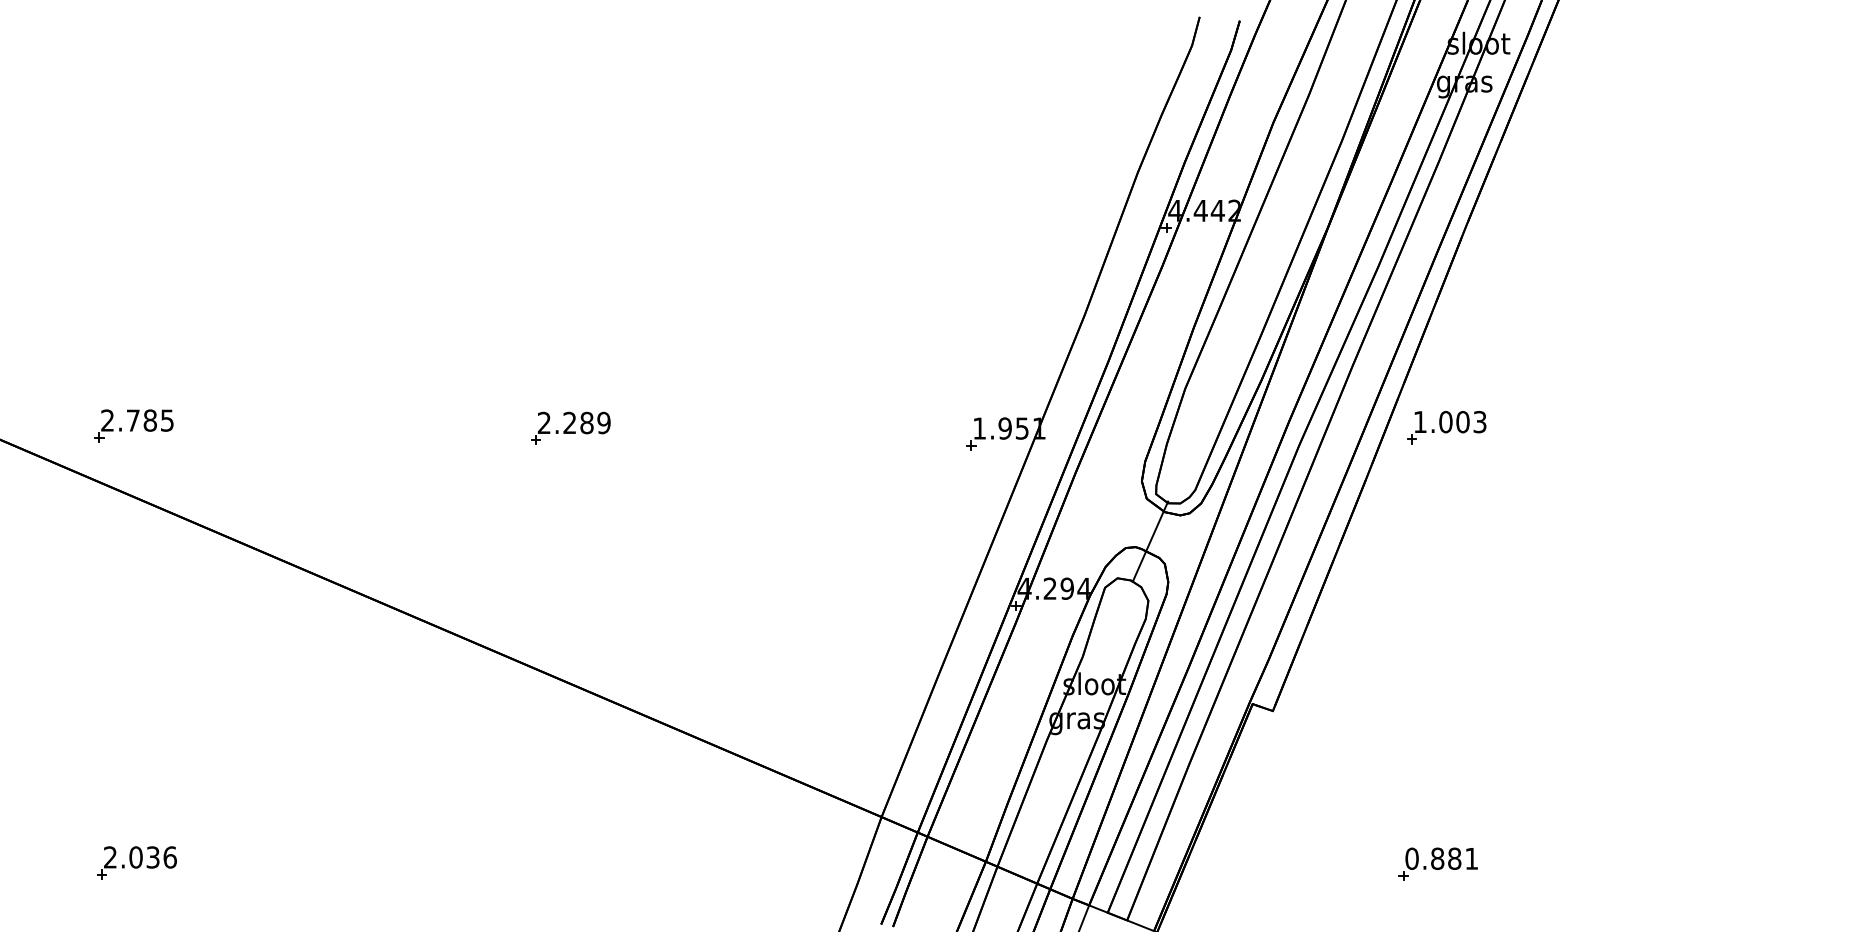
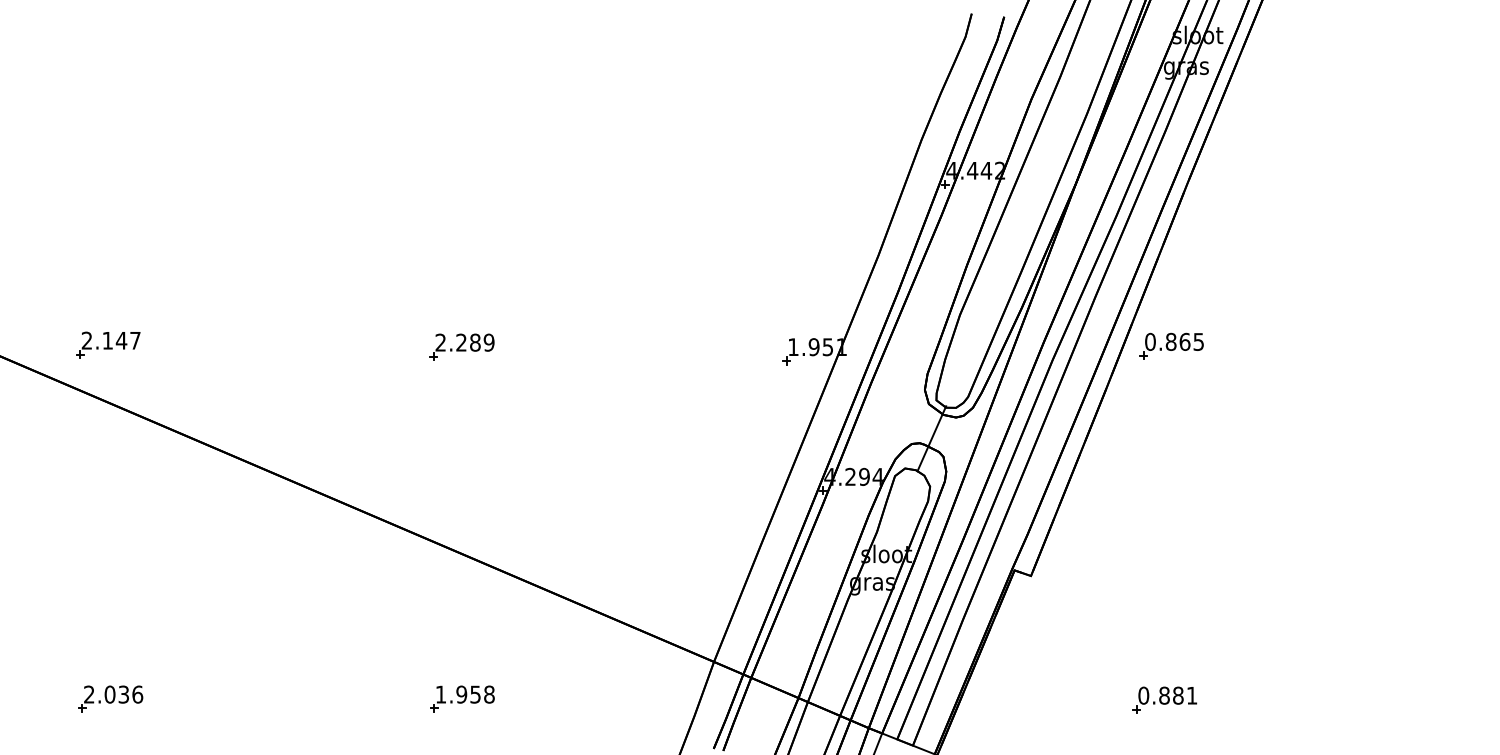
text: (150, 420) -> (121, 340), 2.785 -> 2.147
text: (1450, 421) -> (1174, 341), 1.003 -> 0.865
part: (571, 862) -> (462, 698), added

